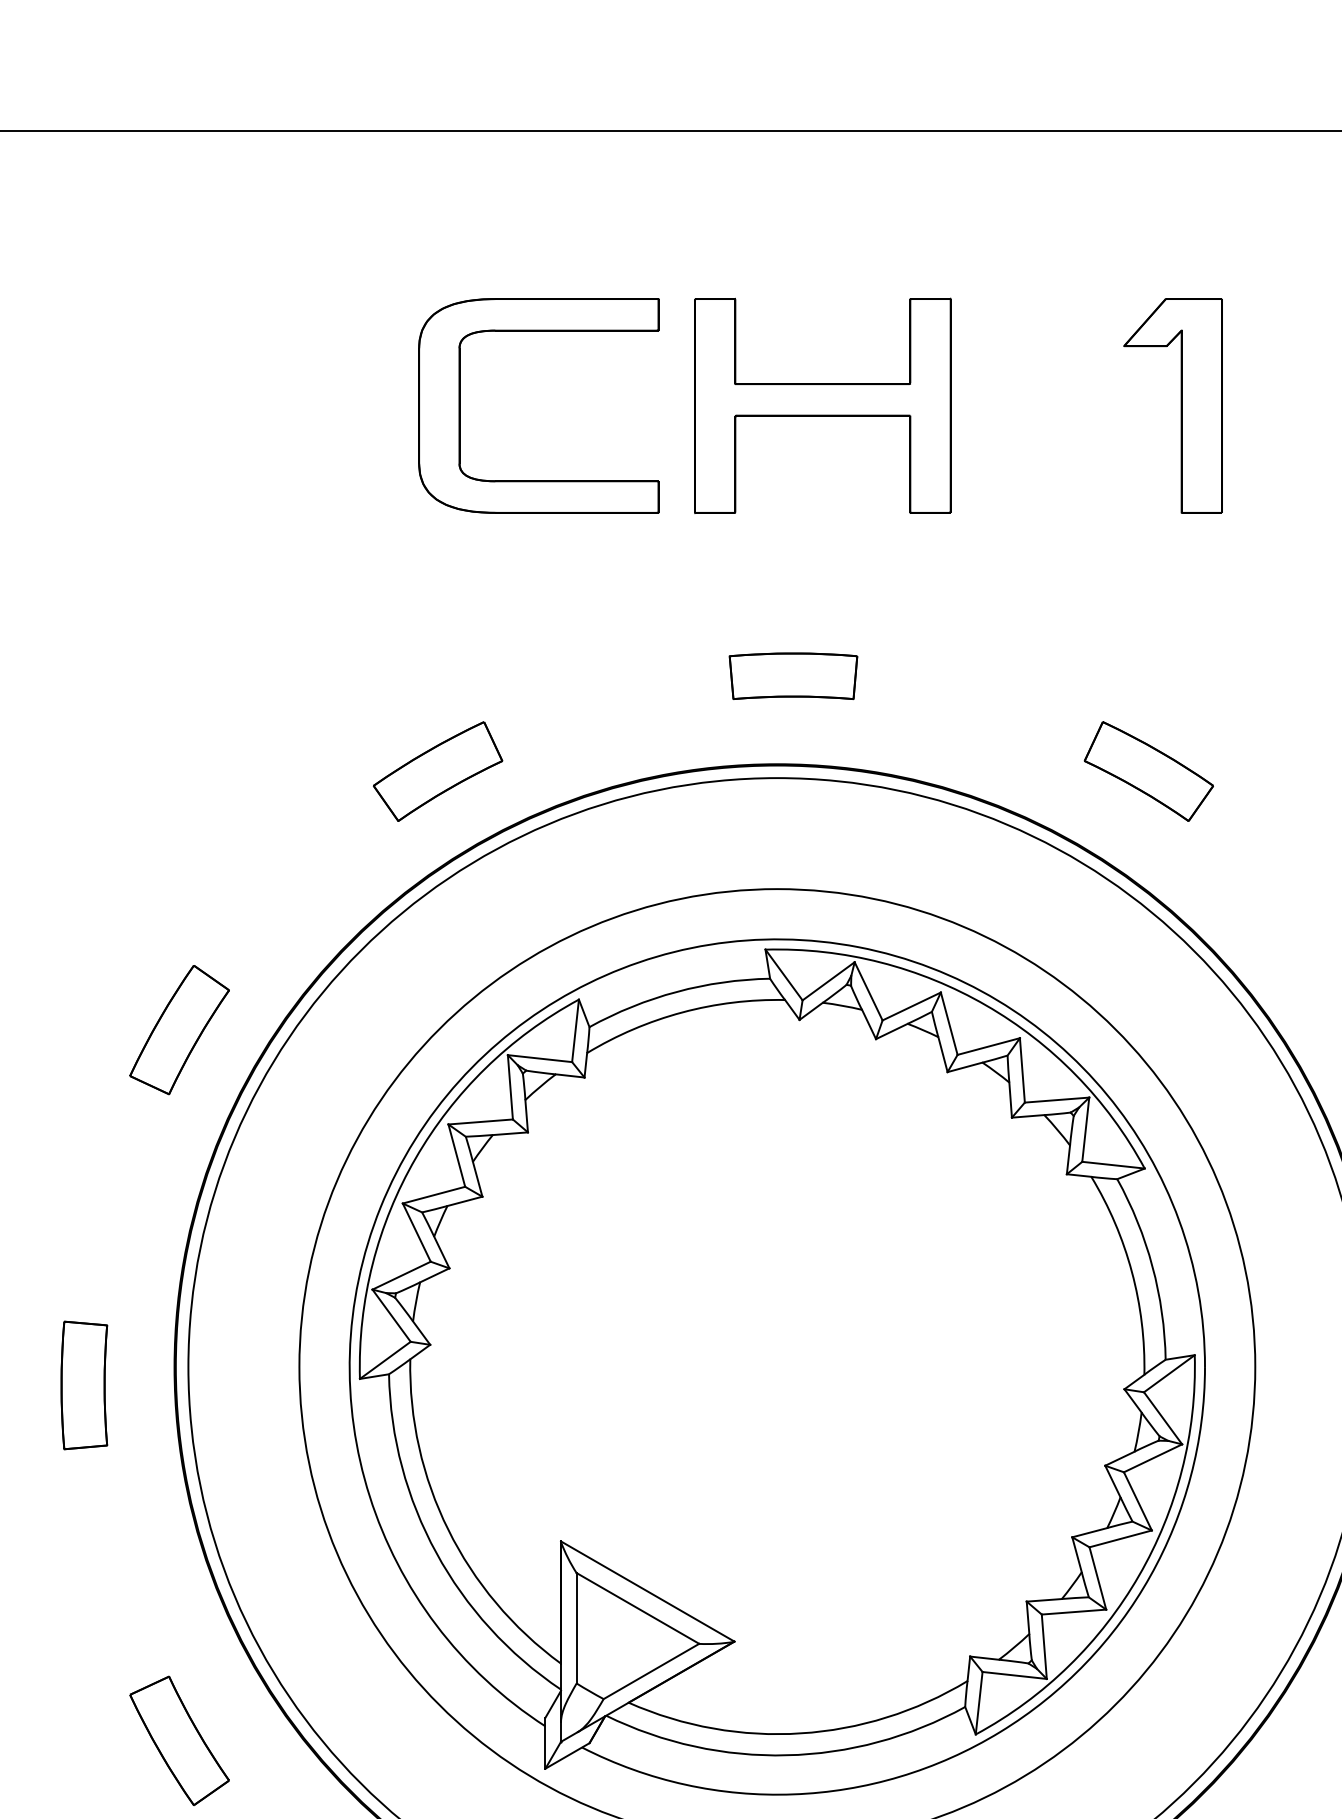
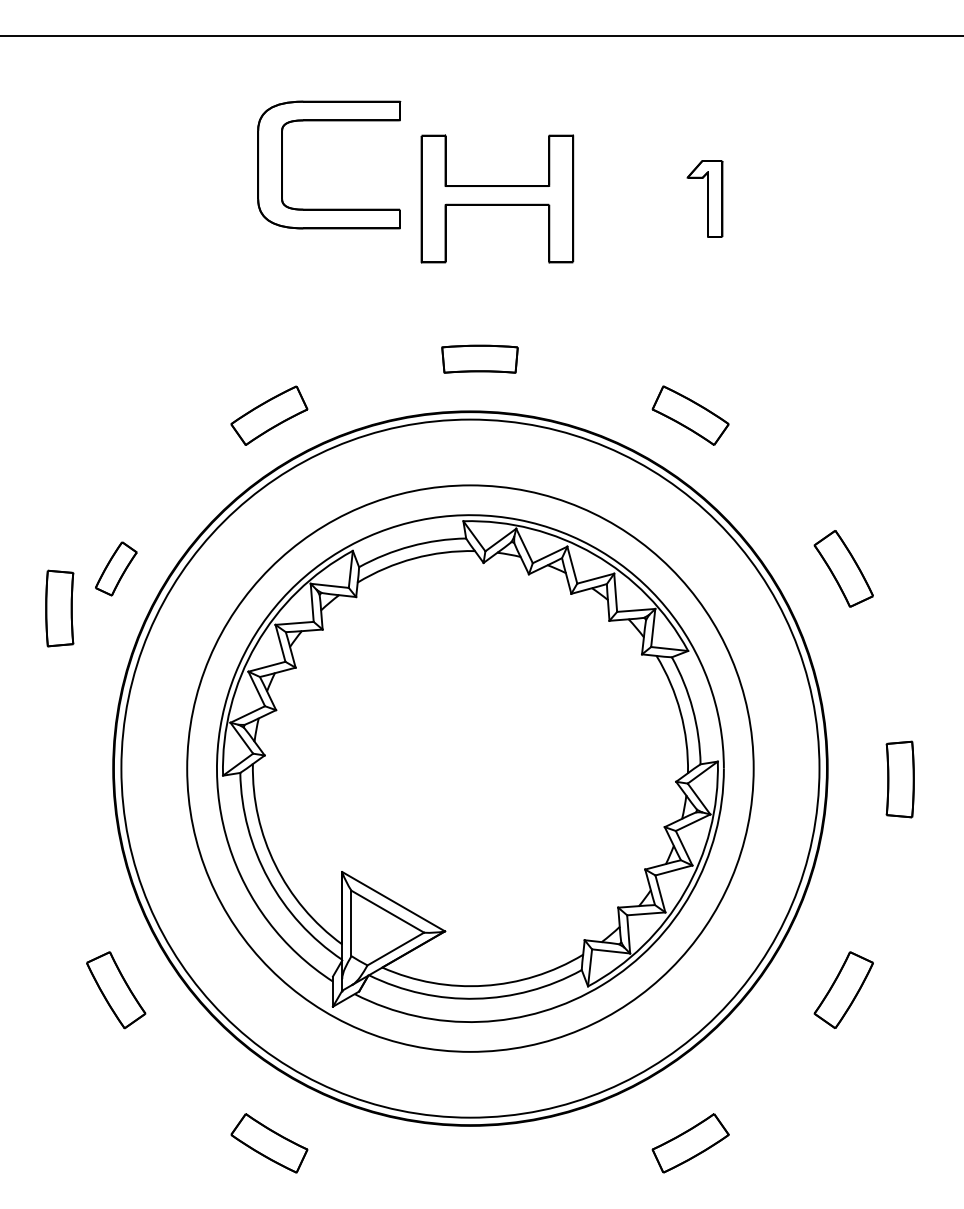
part: (539, 332) -> (329, 121), moved
part: (1172, 405) -> (704, 198), size x0.6
part: (180, 1029) -> (116, 568), size x0.7
part: (83, 1385) -> (59, 608), moved

